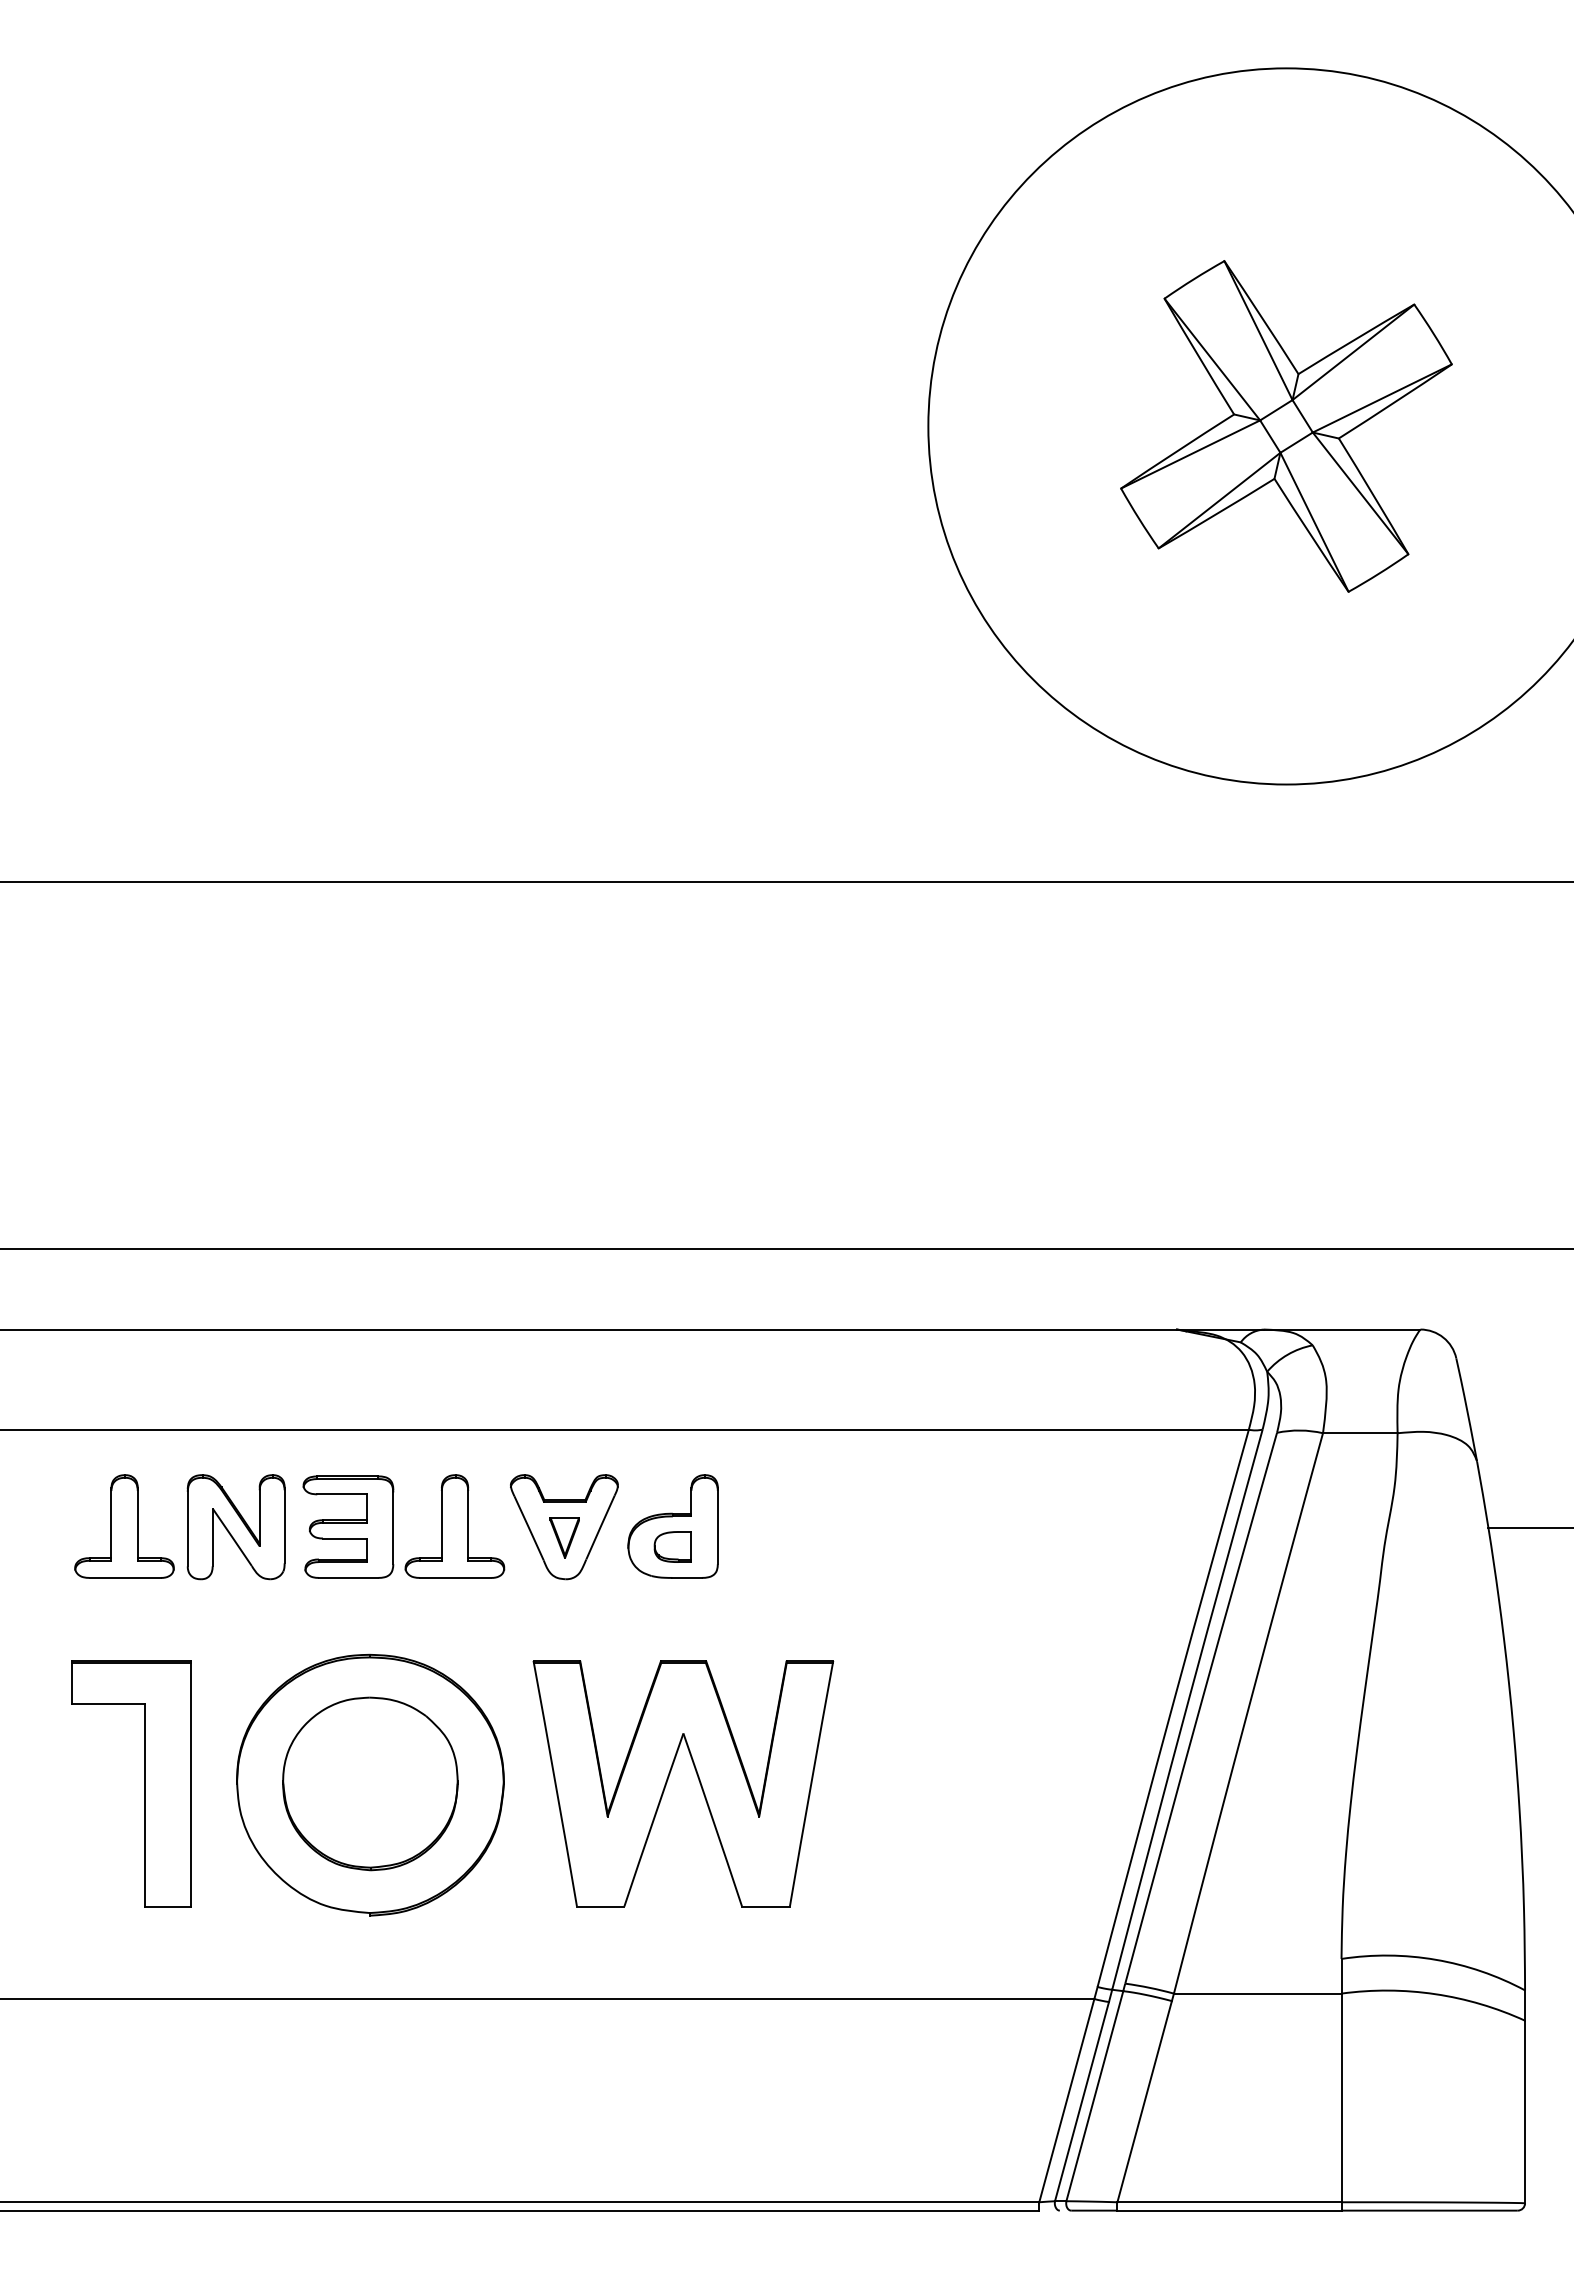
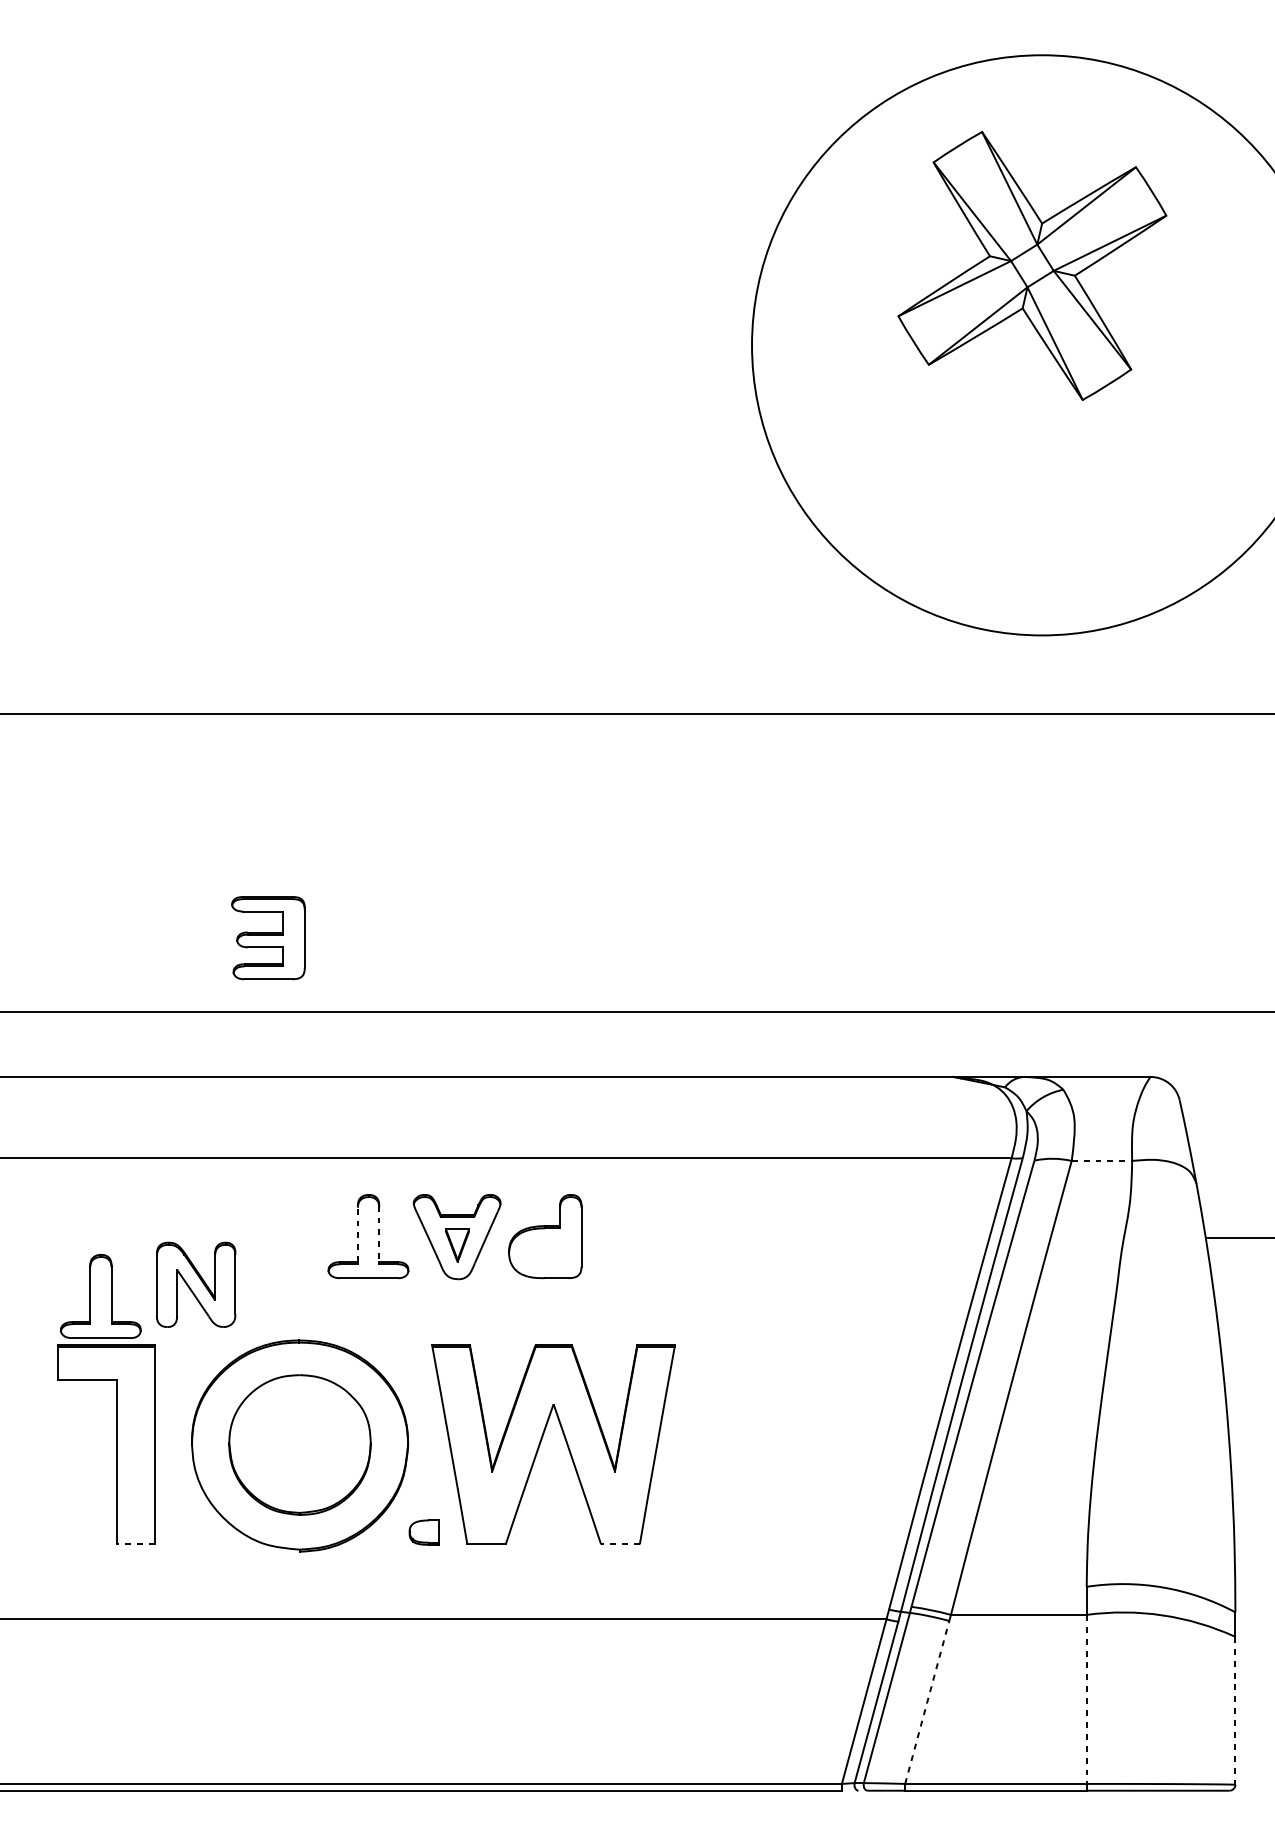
part: (1286, 426) -> (1032, 266), moved
line: (1360, 1433) -> (1102, 1161), solid -> dashed
line: (441, 1523) -> (357, 1234), solid -> dashed
line: (468, 1523) -> (379, 1234), solid -> dashed
part: (124, 1526) -> (100, 1296), moved
part: (348, 1526) -> (268, 937), moved
part: (235, 1527) -> (195, 1285), moved
part: (672, 1546) -> (424, 1532), moved
line: (167, 1906) -> (135, 1544), solid -> dashed
line: (766, 1906) -> (620, 1544), solid -> dashed
line: (1341, 2098) -> (1086, 1699), solid -> dashed
line: (1144, 2101) -> (927, 1702), solid -> dashed
line: (1525, 2112) -> (1235, 1711), solid -> dashed

